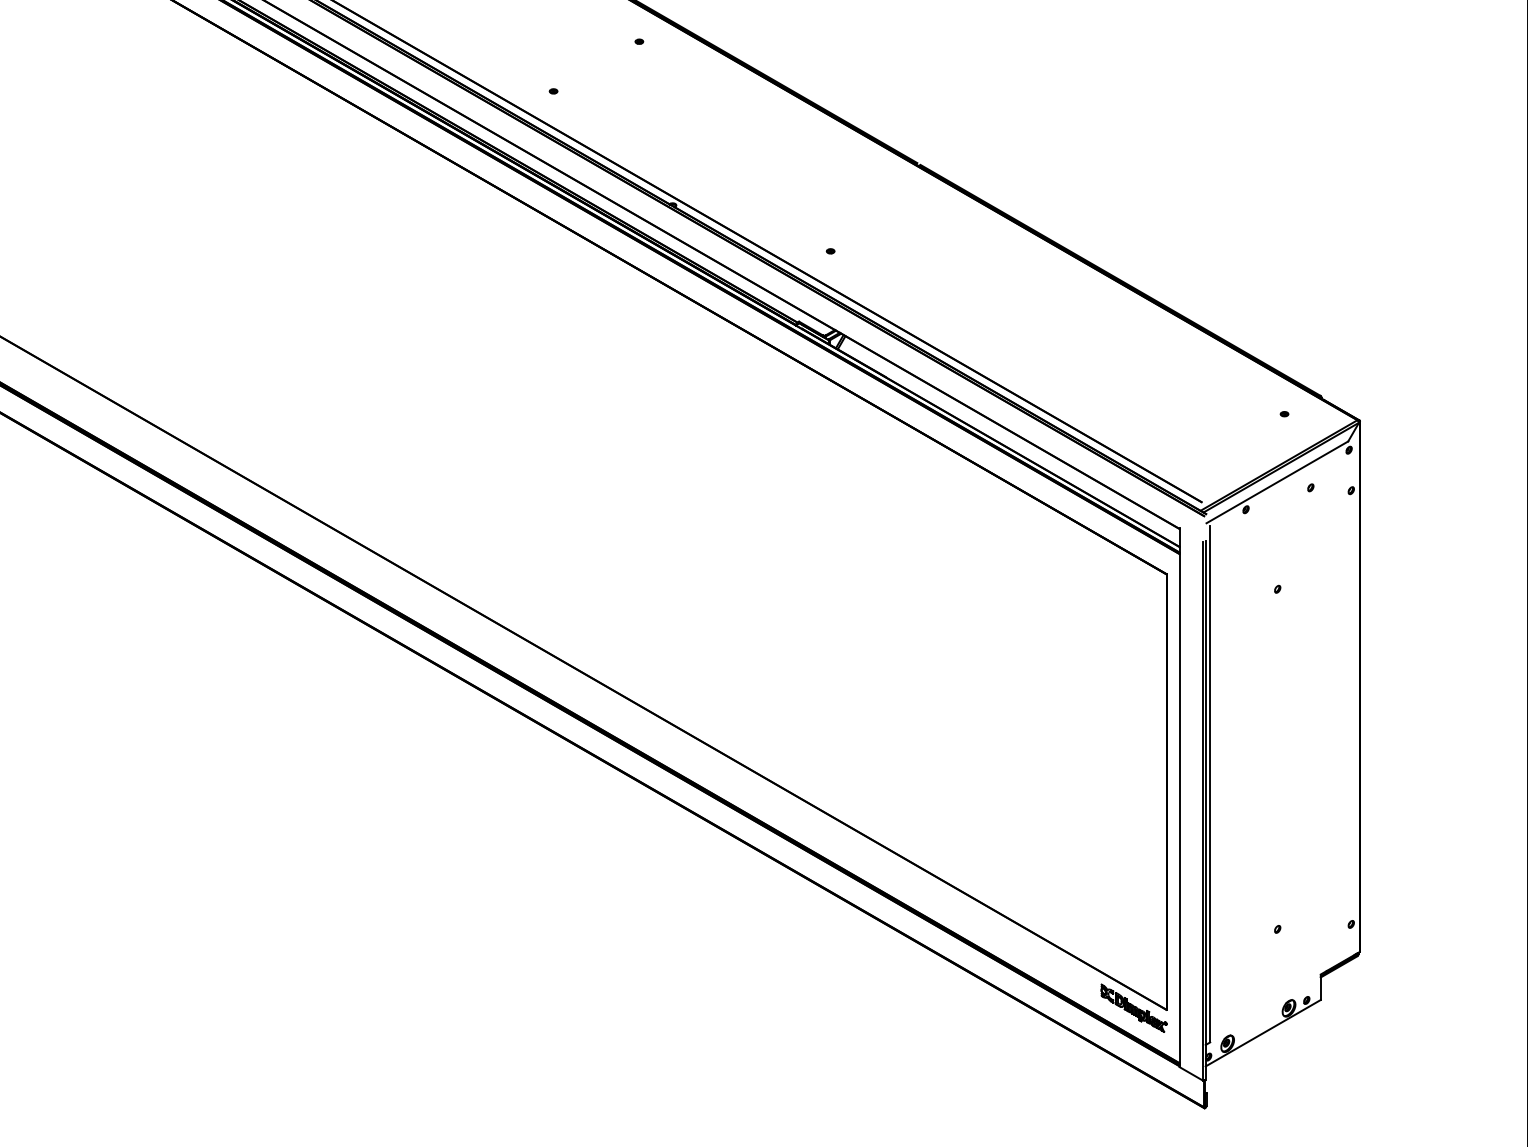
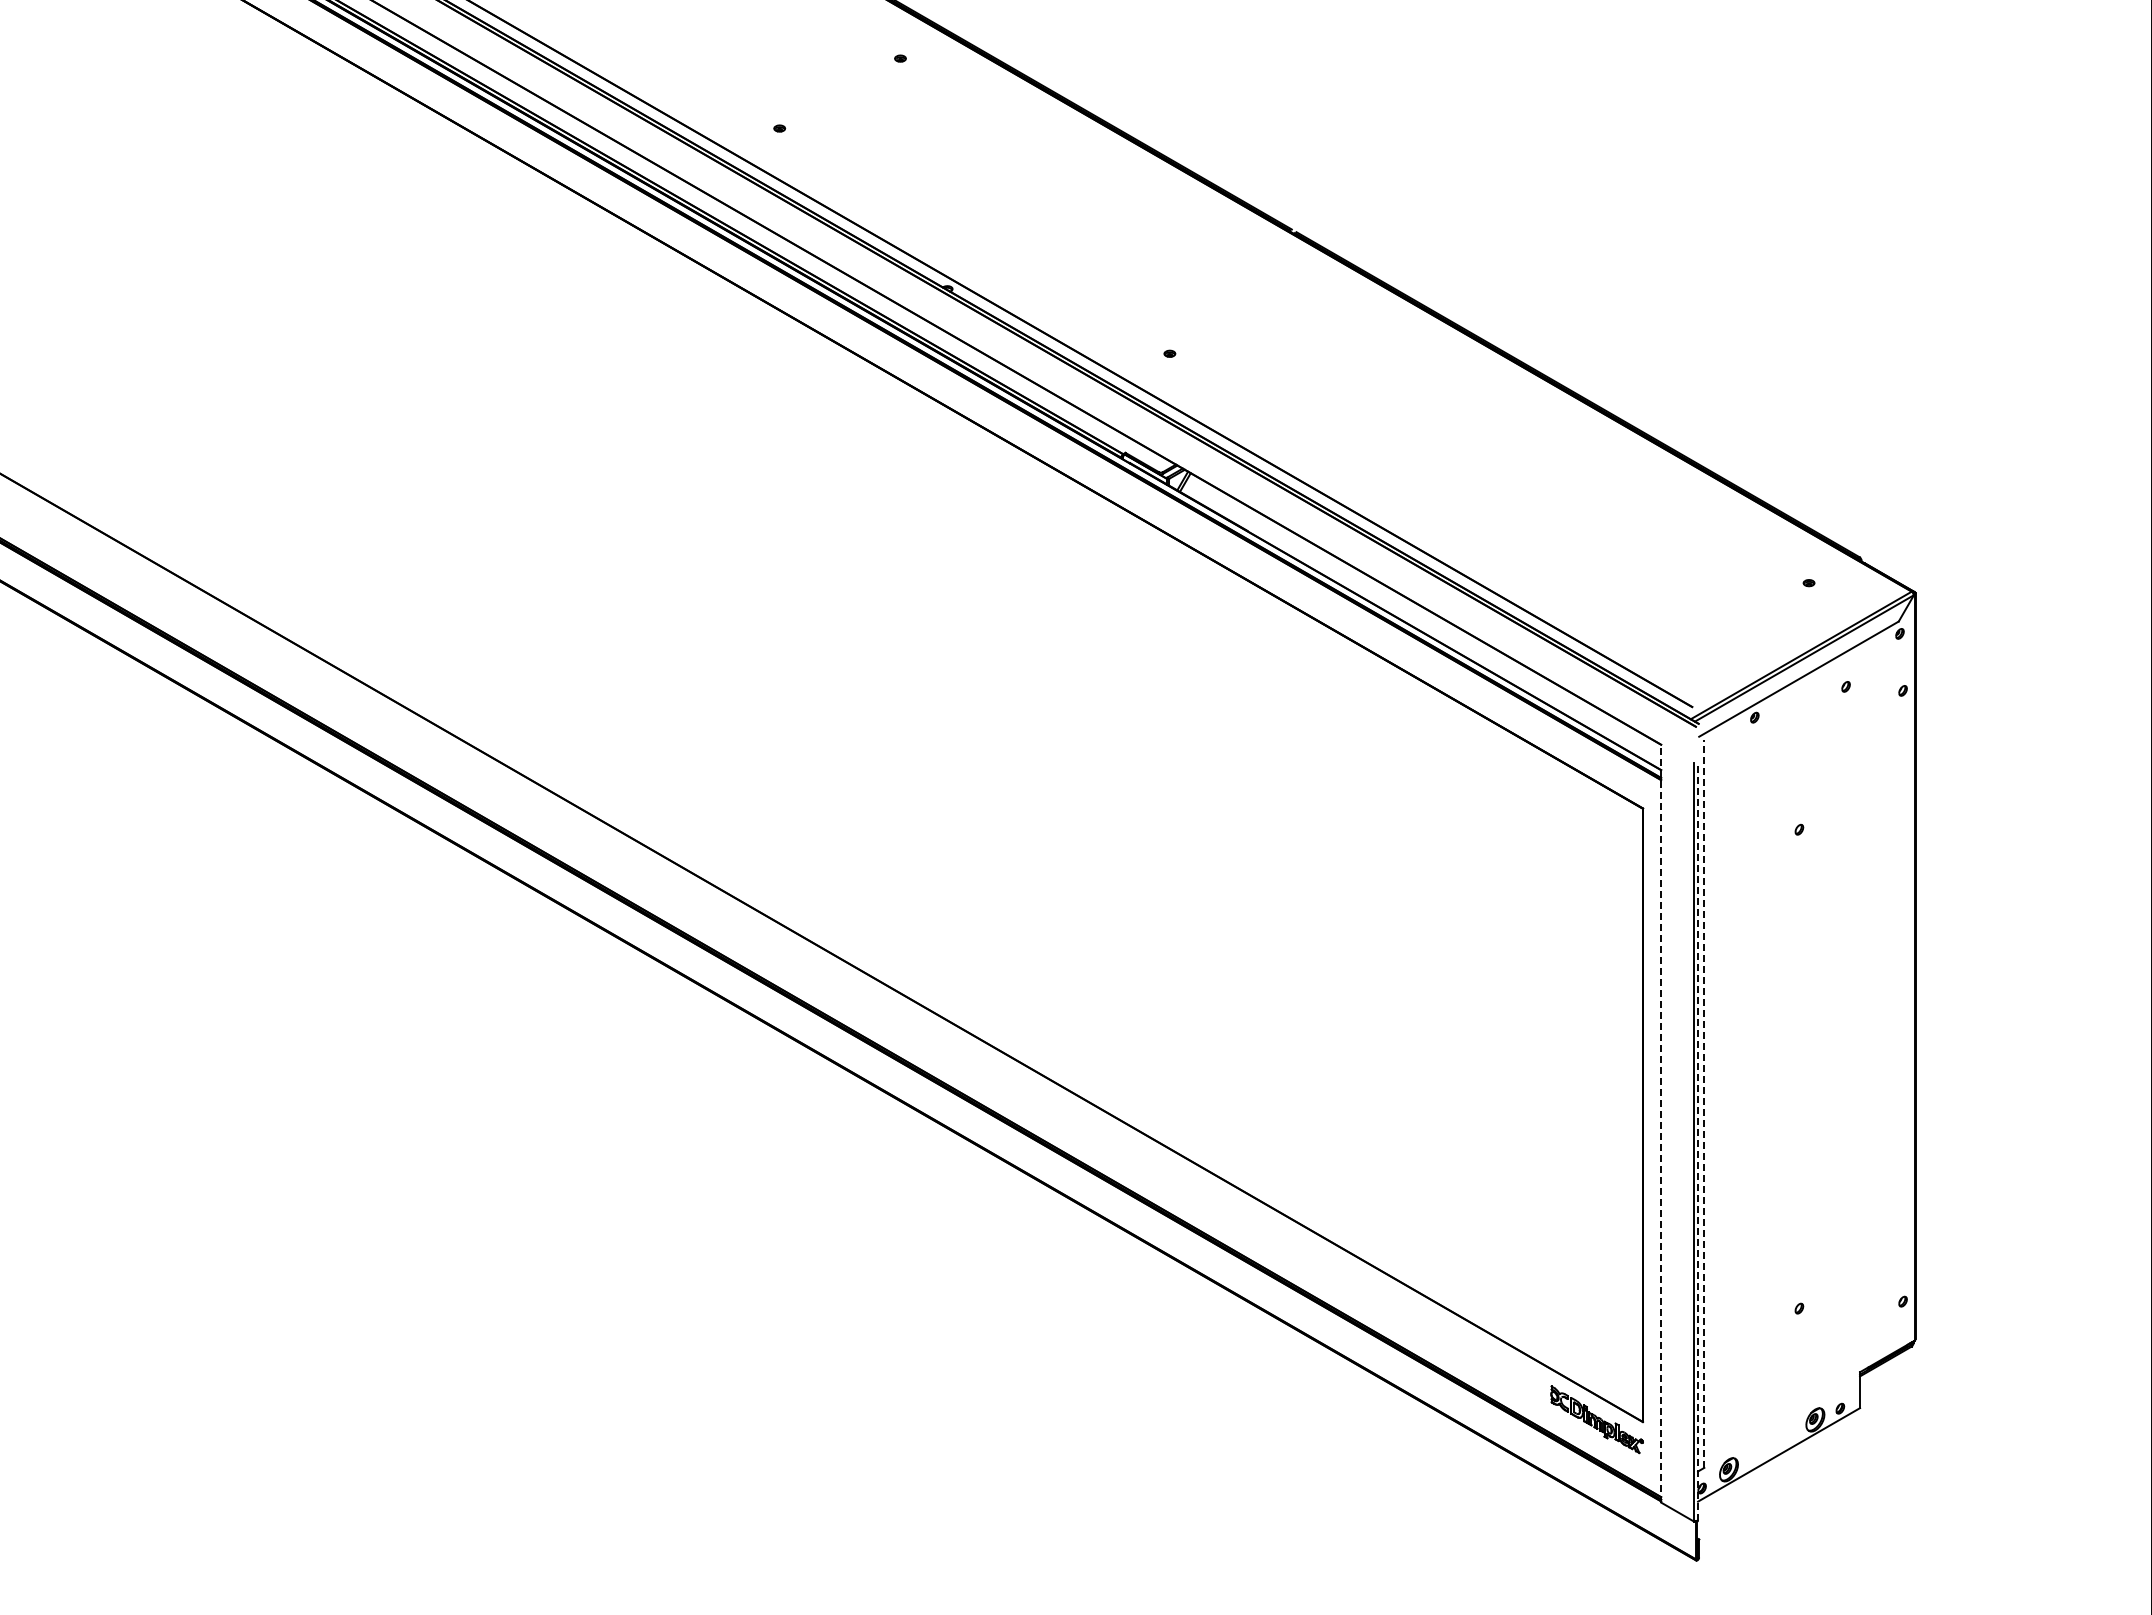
line: (1210, 783) -> (1704, 1103), solid -> dashed
line: (1179, 797) -> (1661, 1122), solid -> dashed
line: (1206, 809) -> (1698, 1140), solid -> dashed

